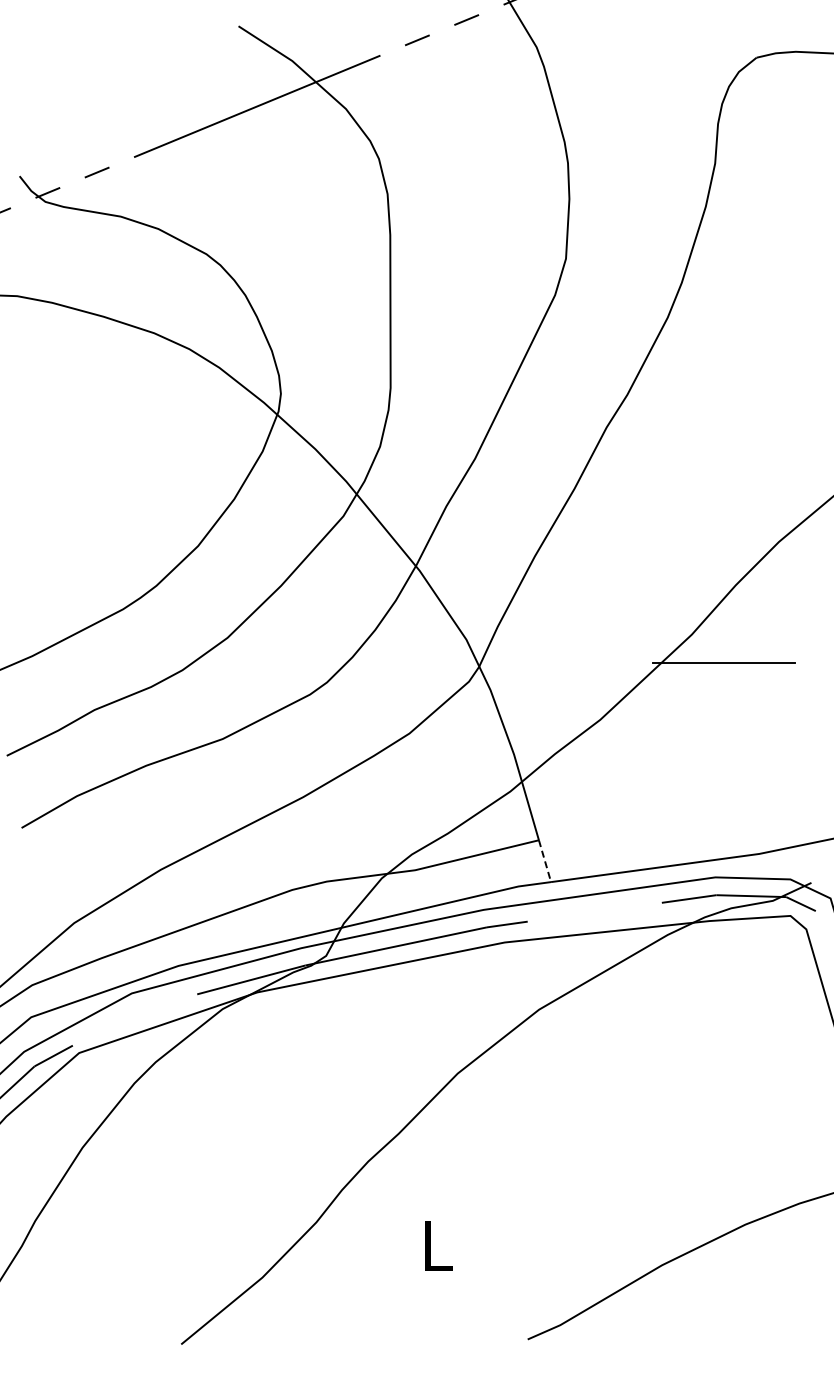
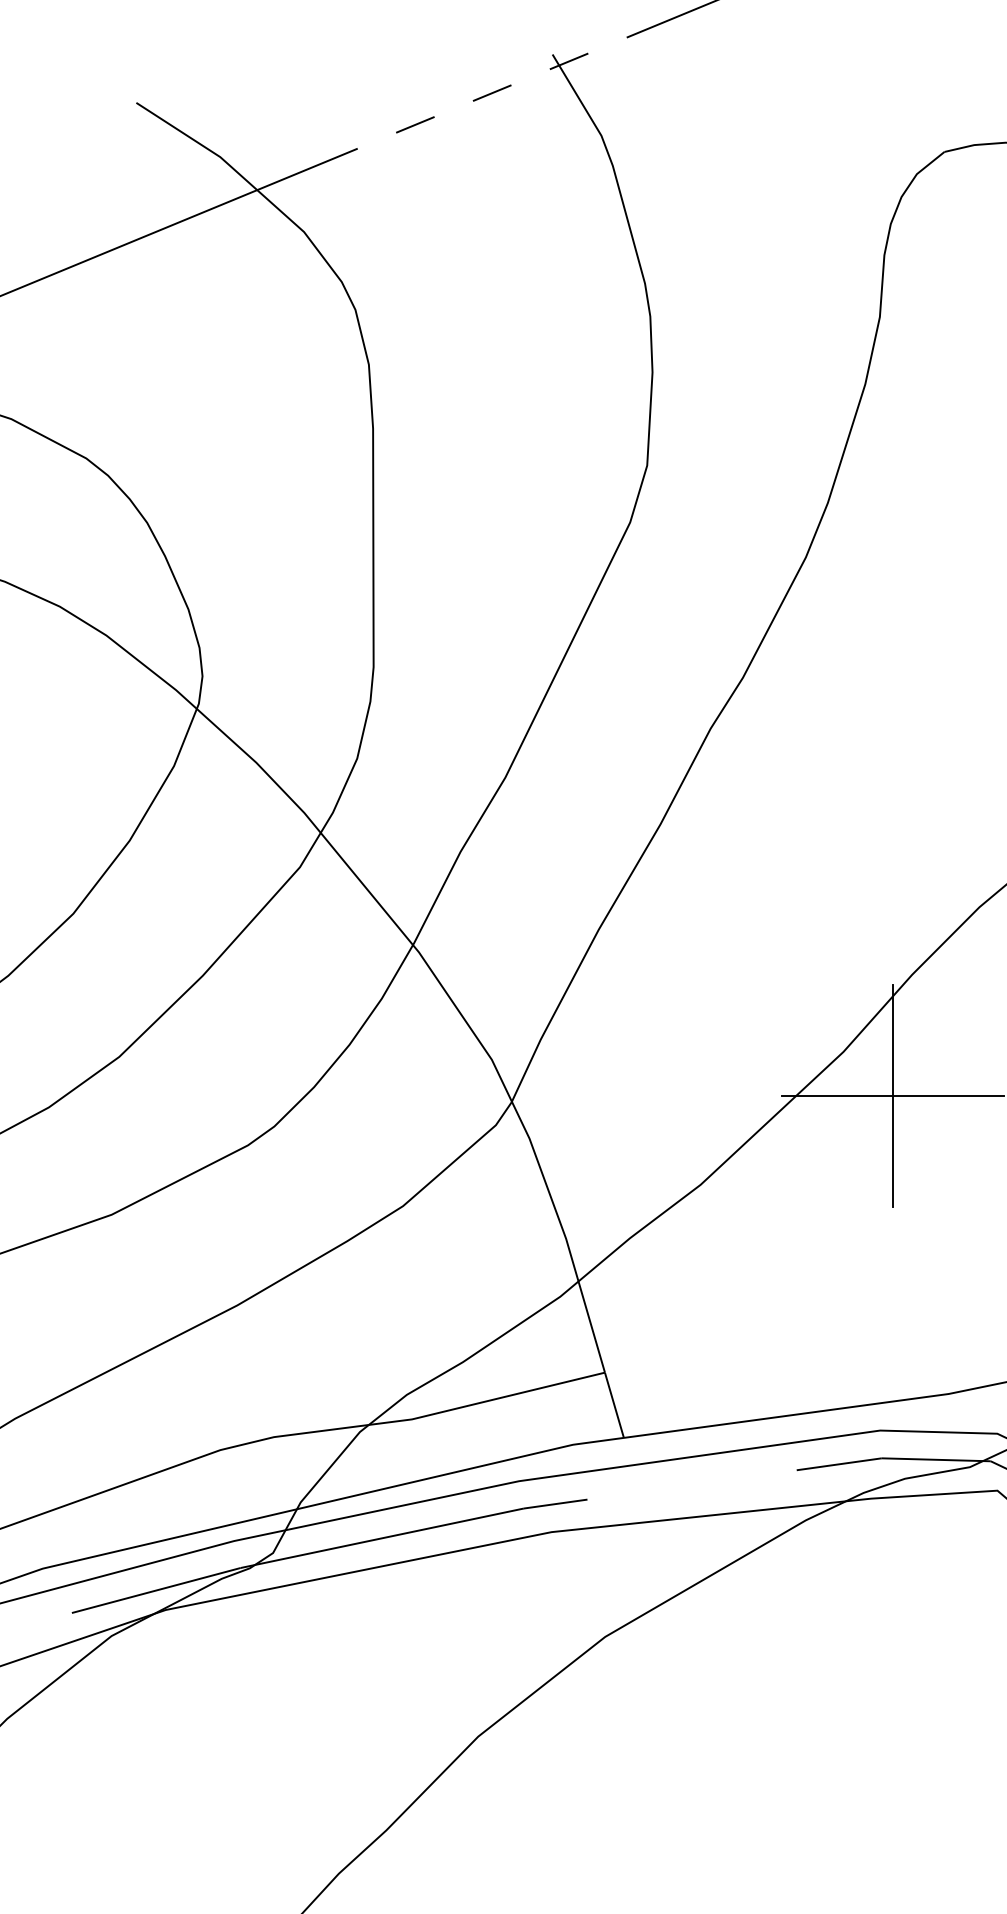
line: (723, 662) -> (892, 1095), added
line: (545, 861) -> (615, 1405), dashed -> solid

